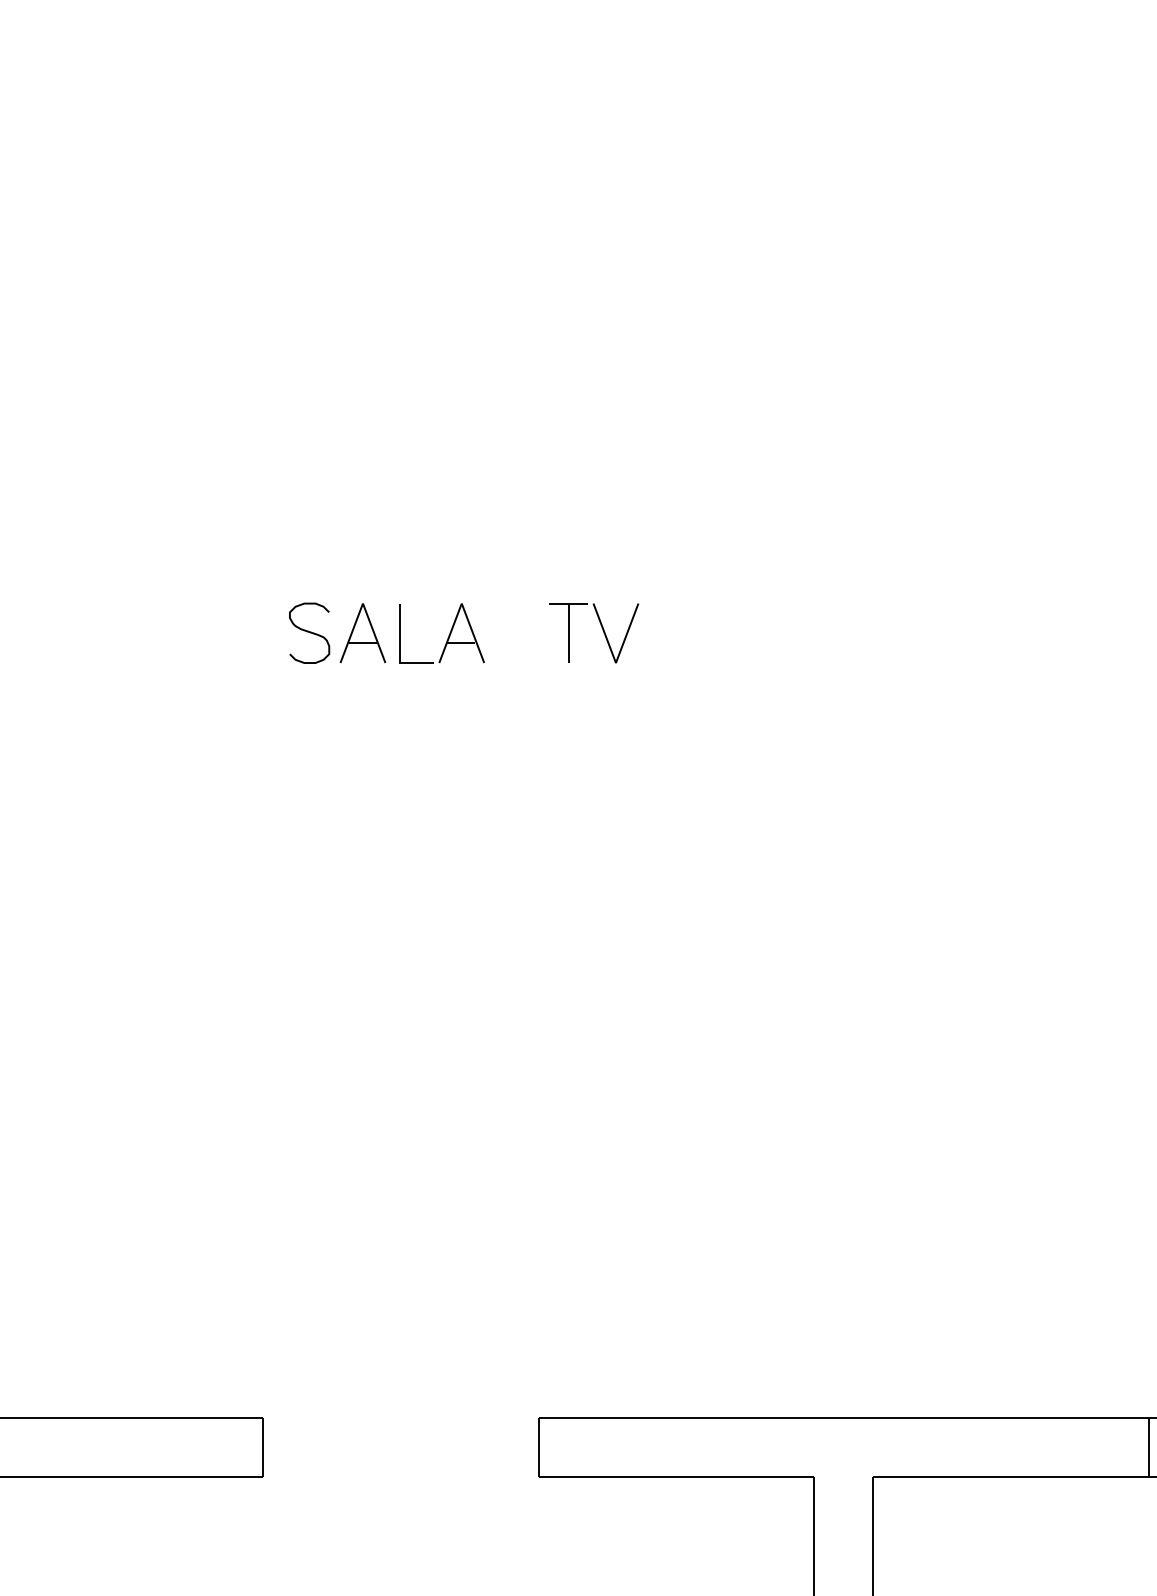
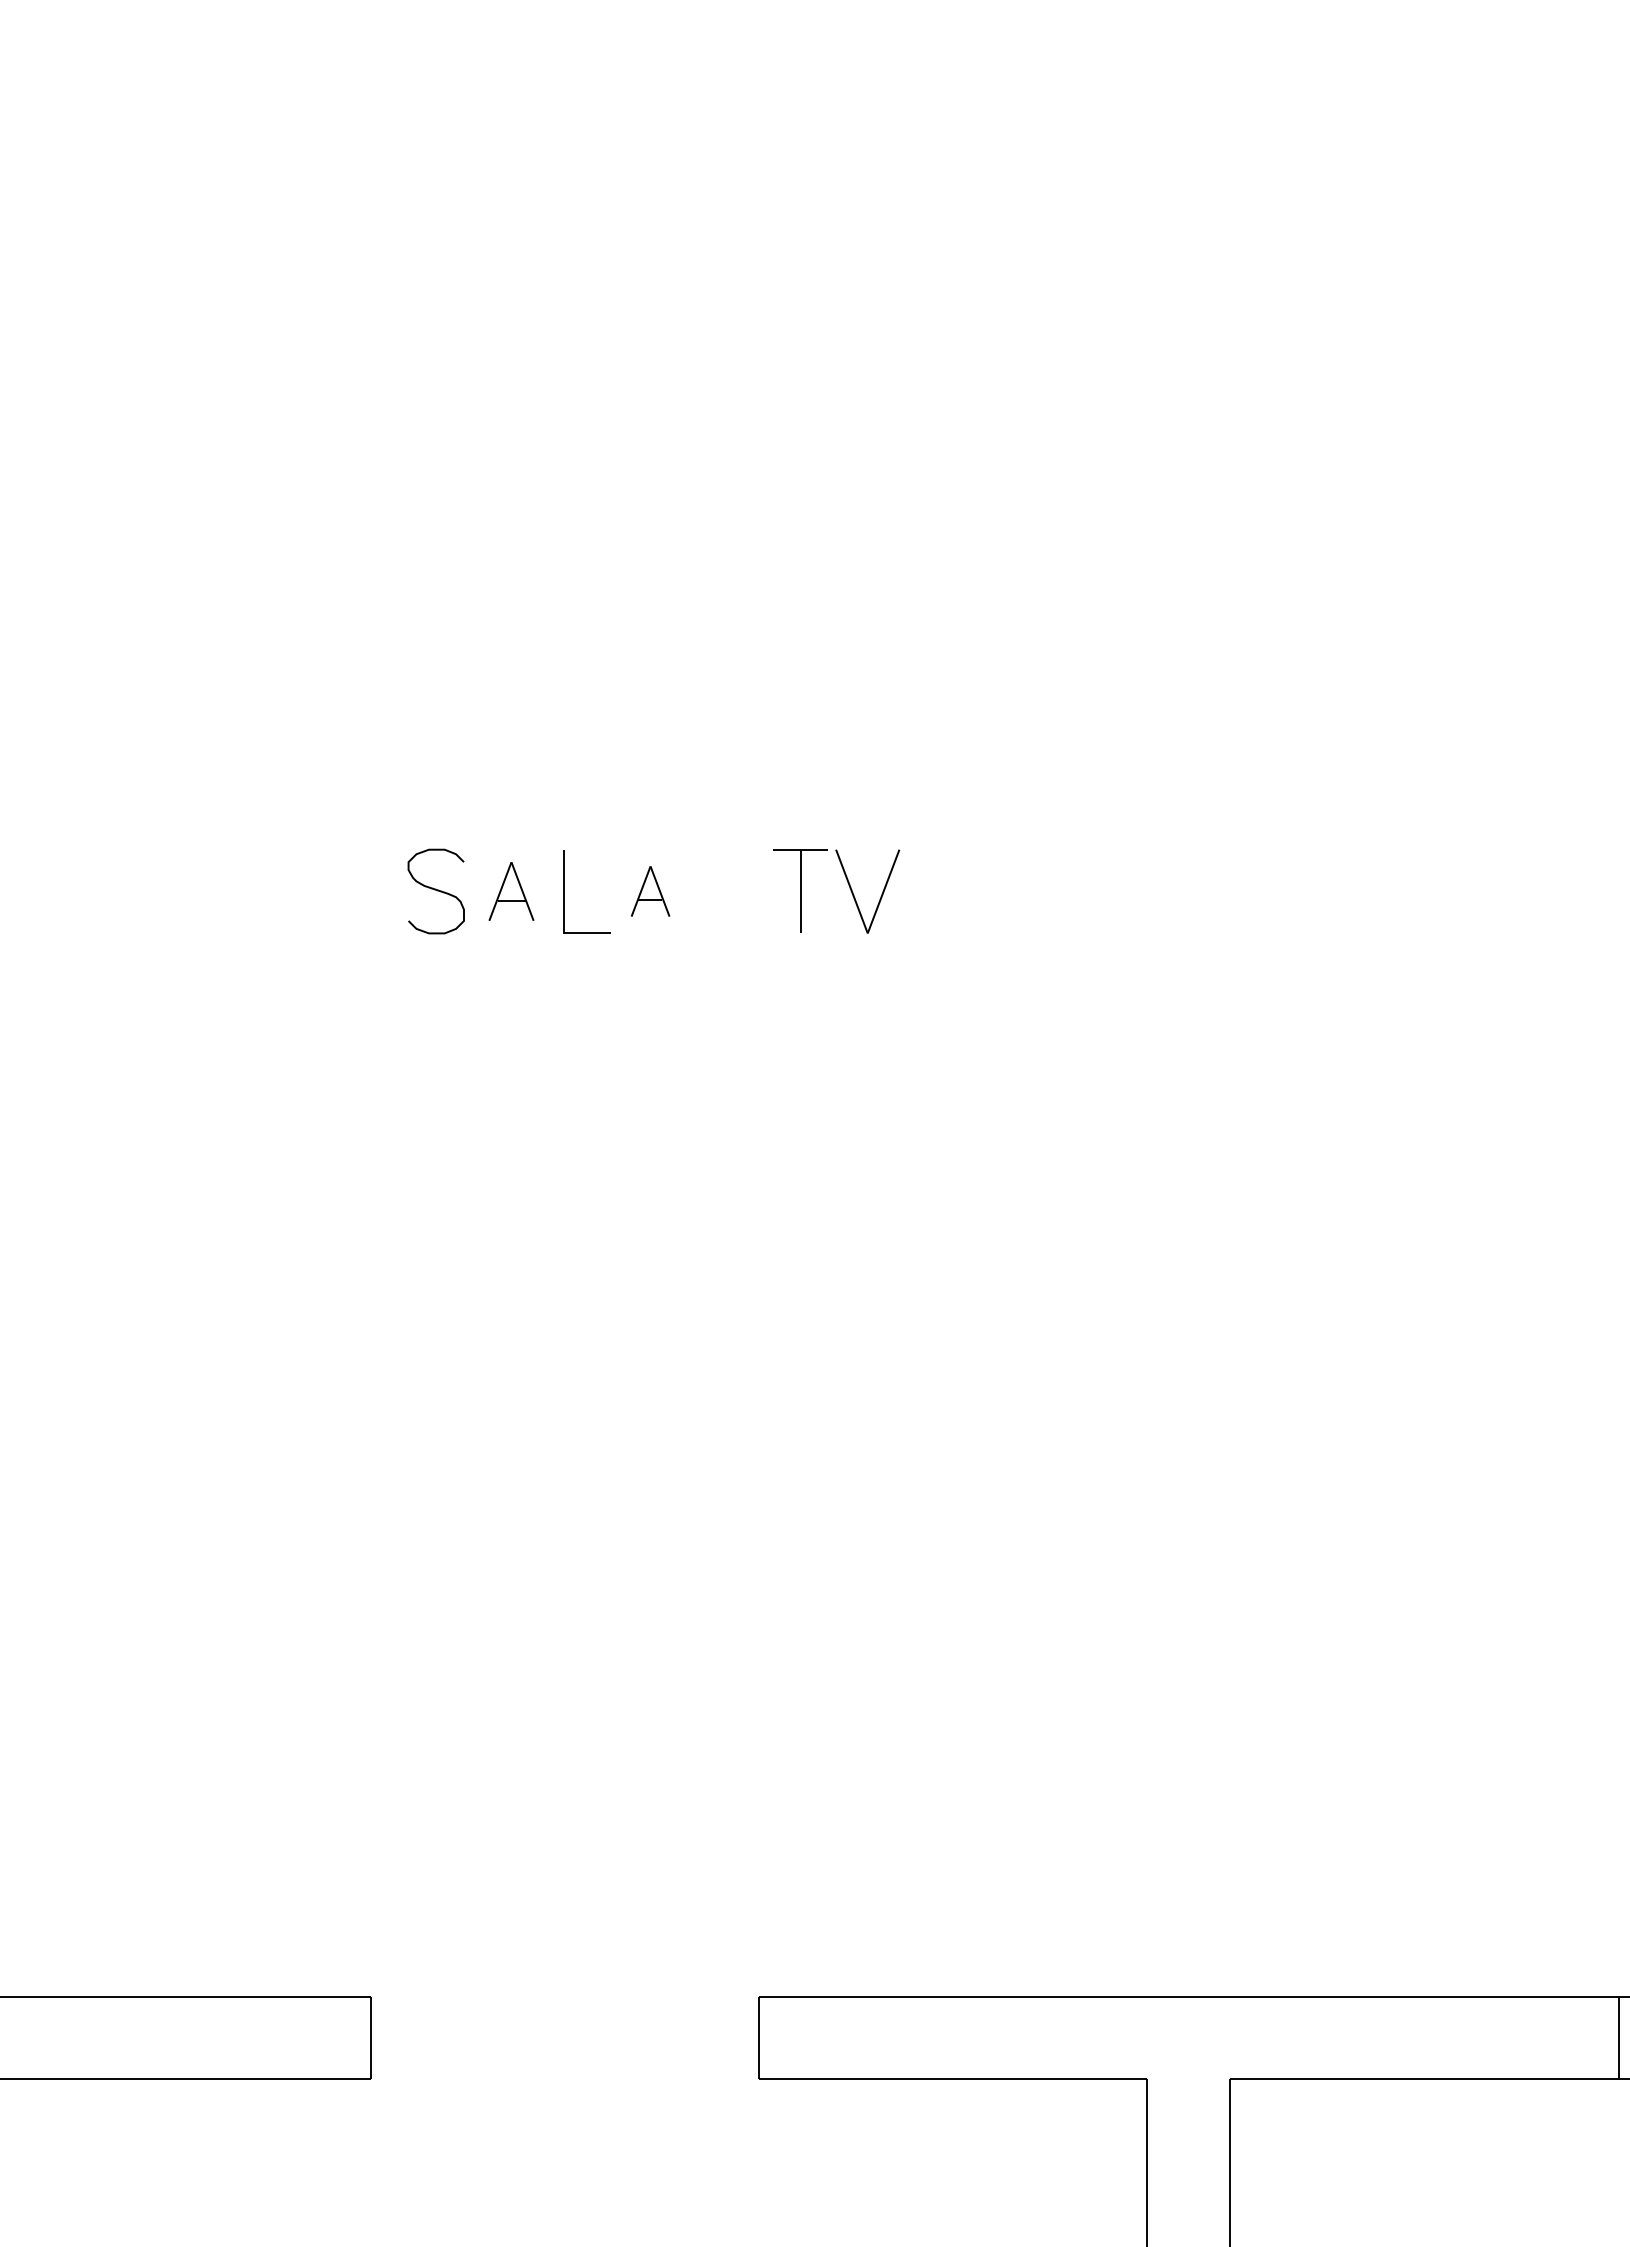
part: (362, 633) -> (511, 891), size x0.7
part: (461, 633) -> (650, 891), size x0.6

